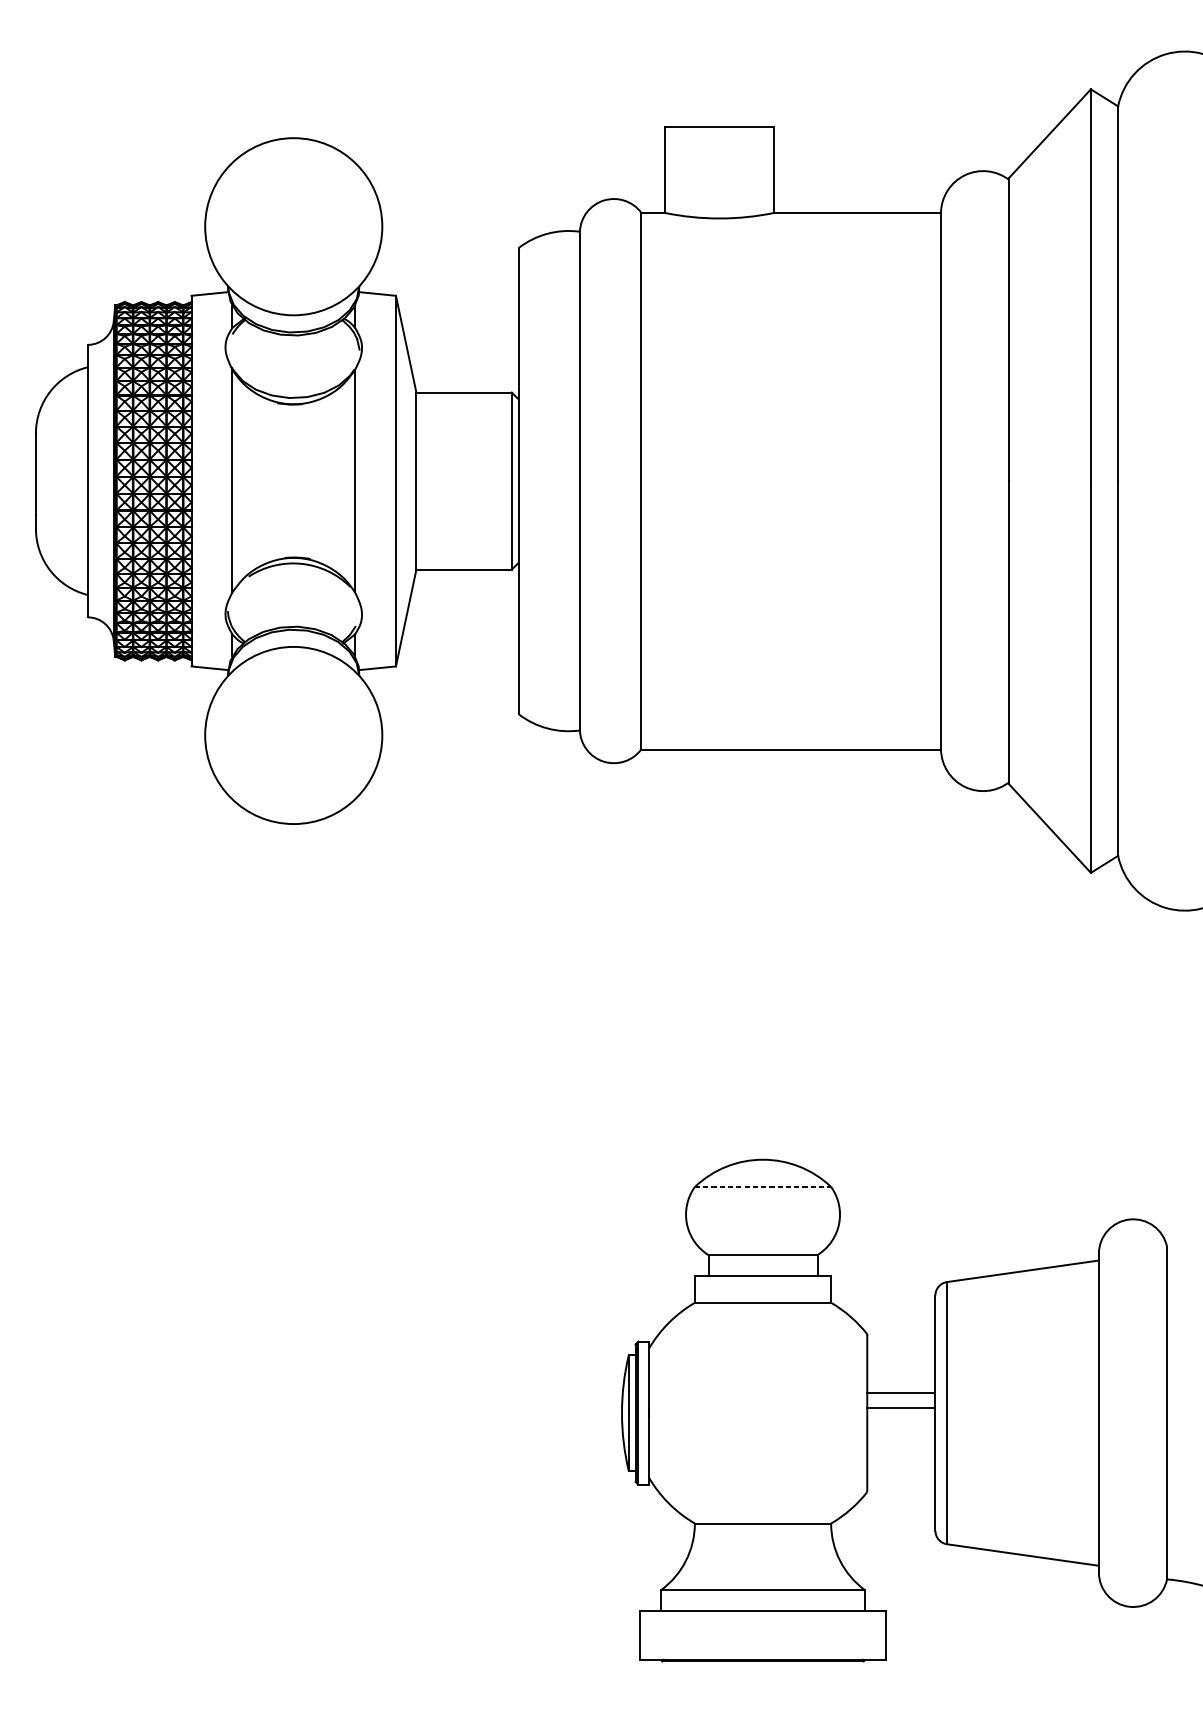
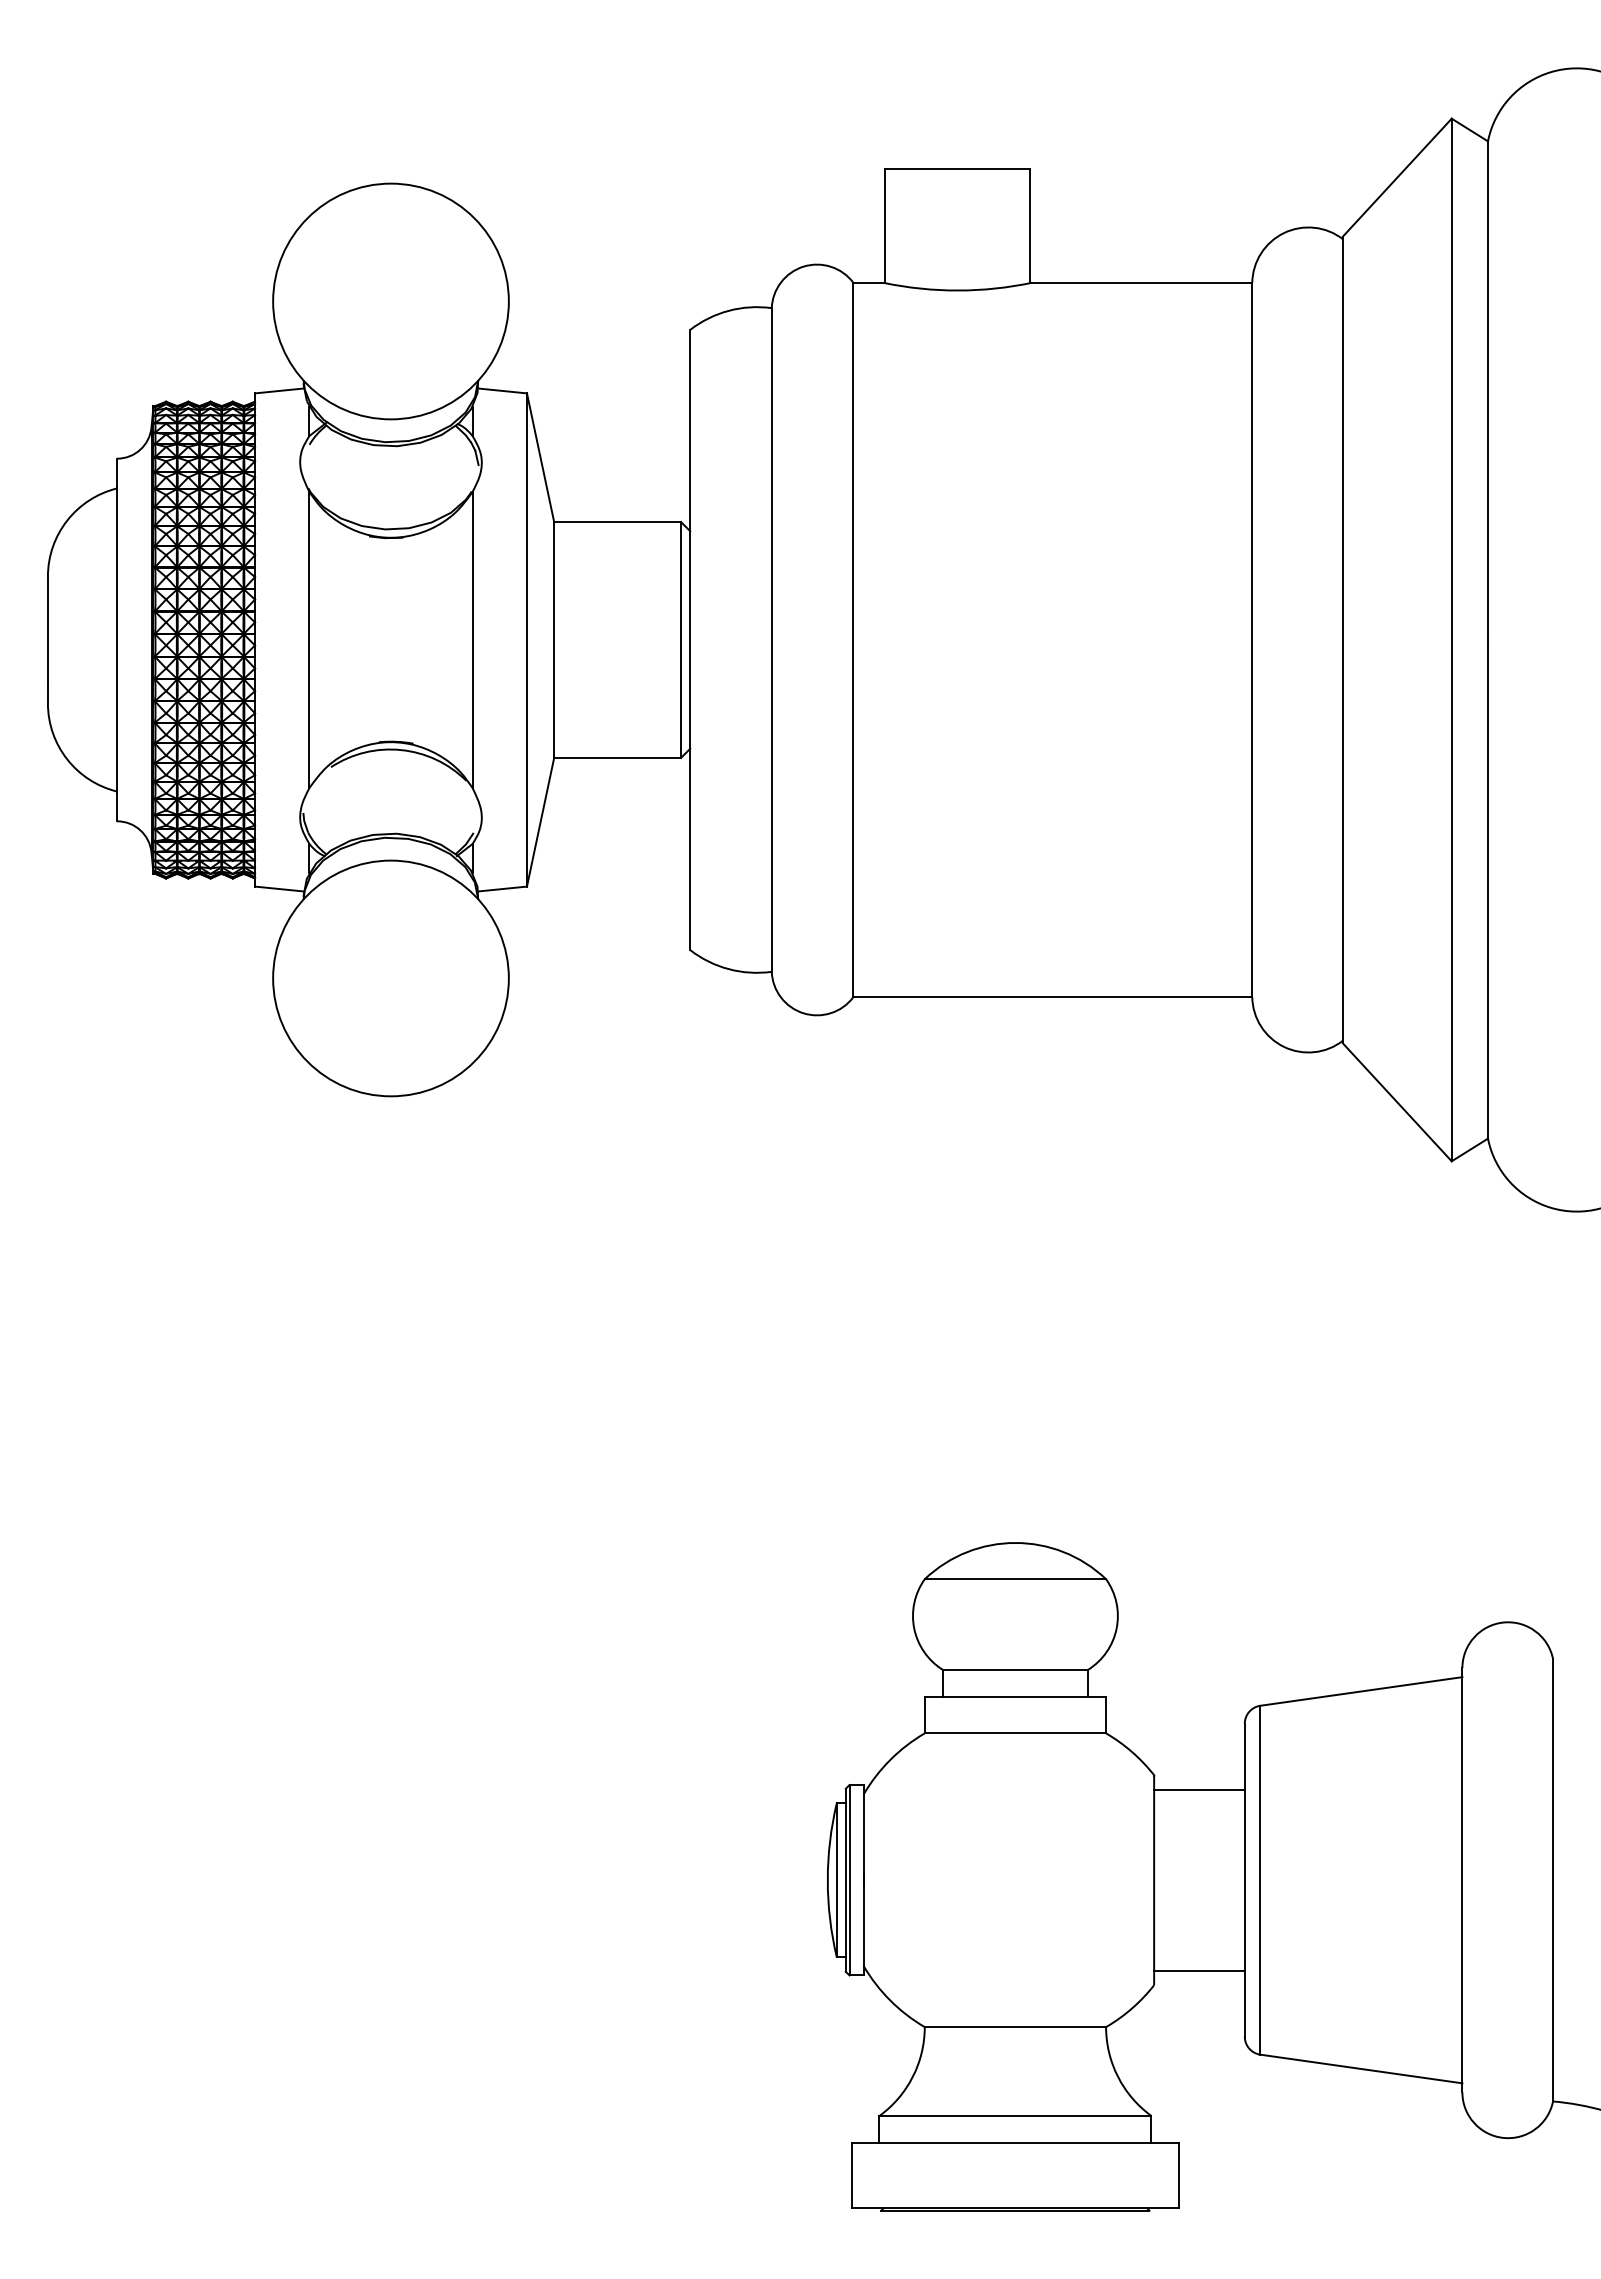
line: (763, 1187) -> (1015, 1579), dashed -> solid
line: (901, 1393) -> (1199, 1789), moved
line: (901, 1408) -> (1199, 1970), moved

